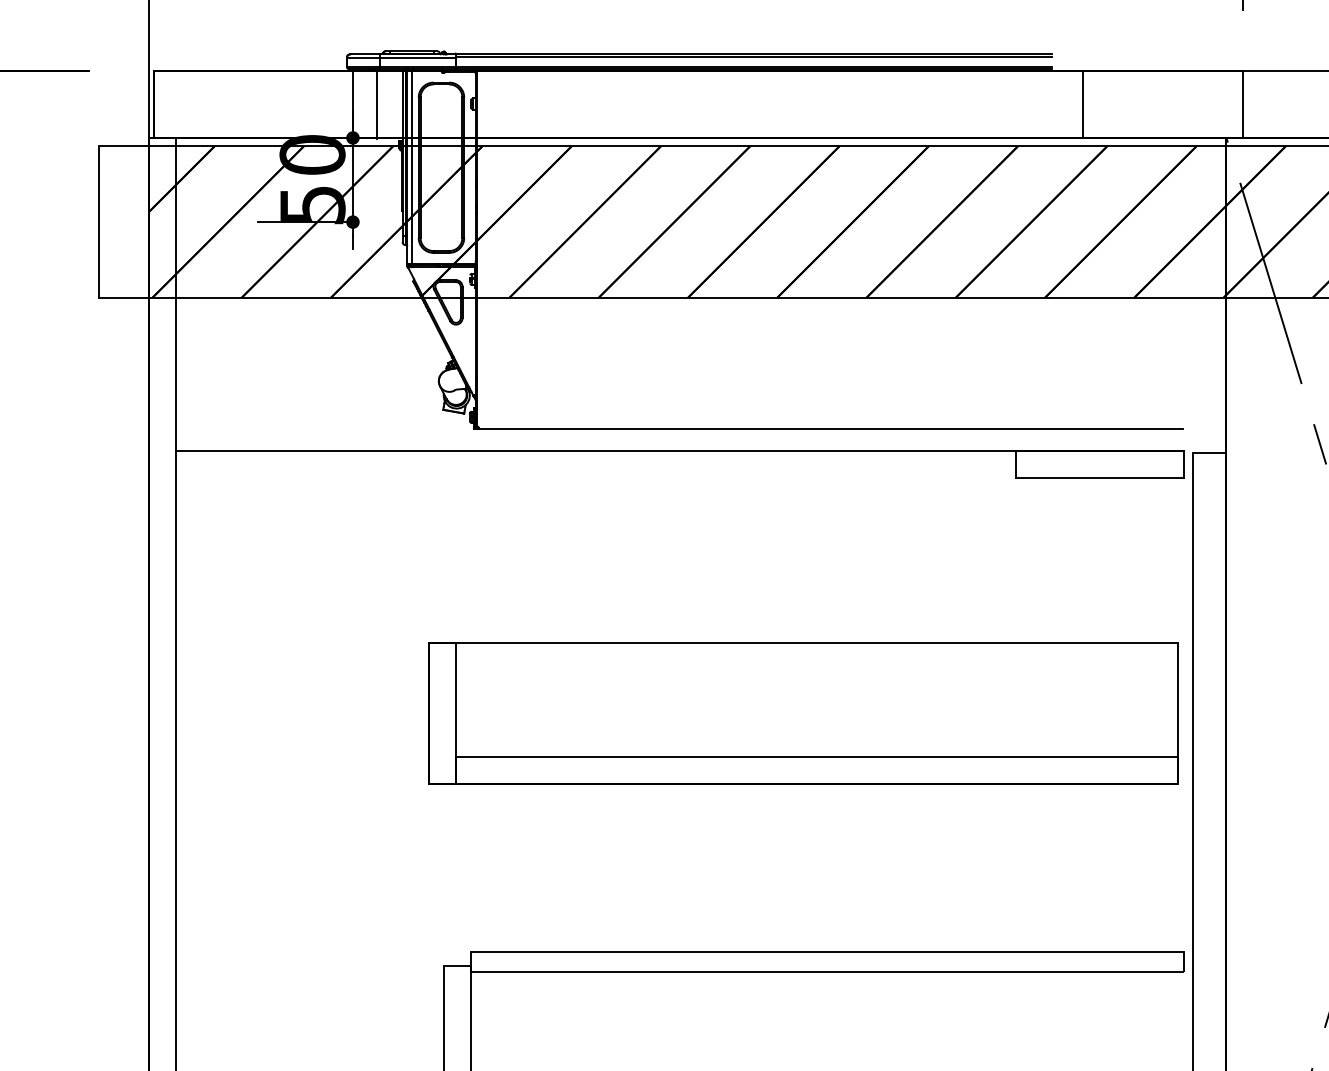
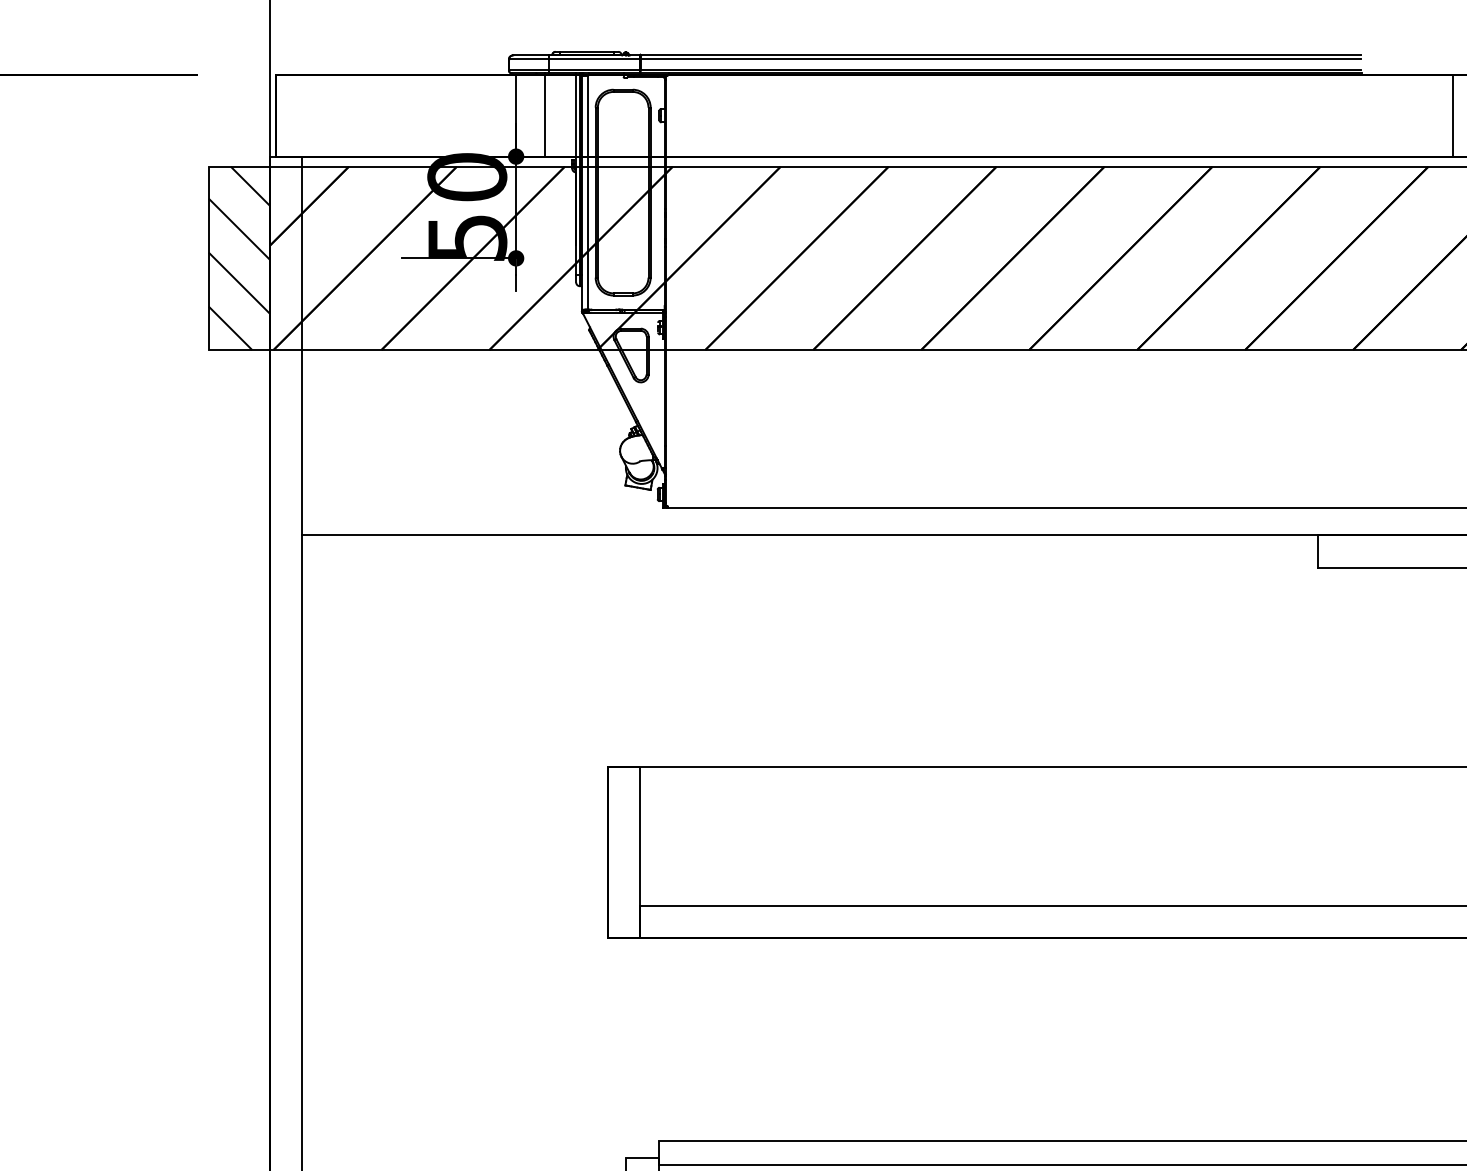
line: (1083, 103) -> (1452, 114), moved
hatch: (123, 221) -> (238, 257), added

